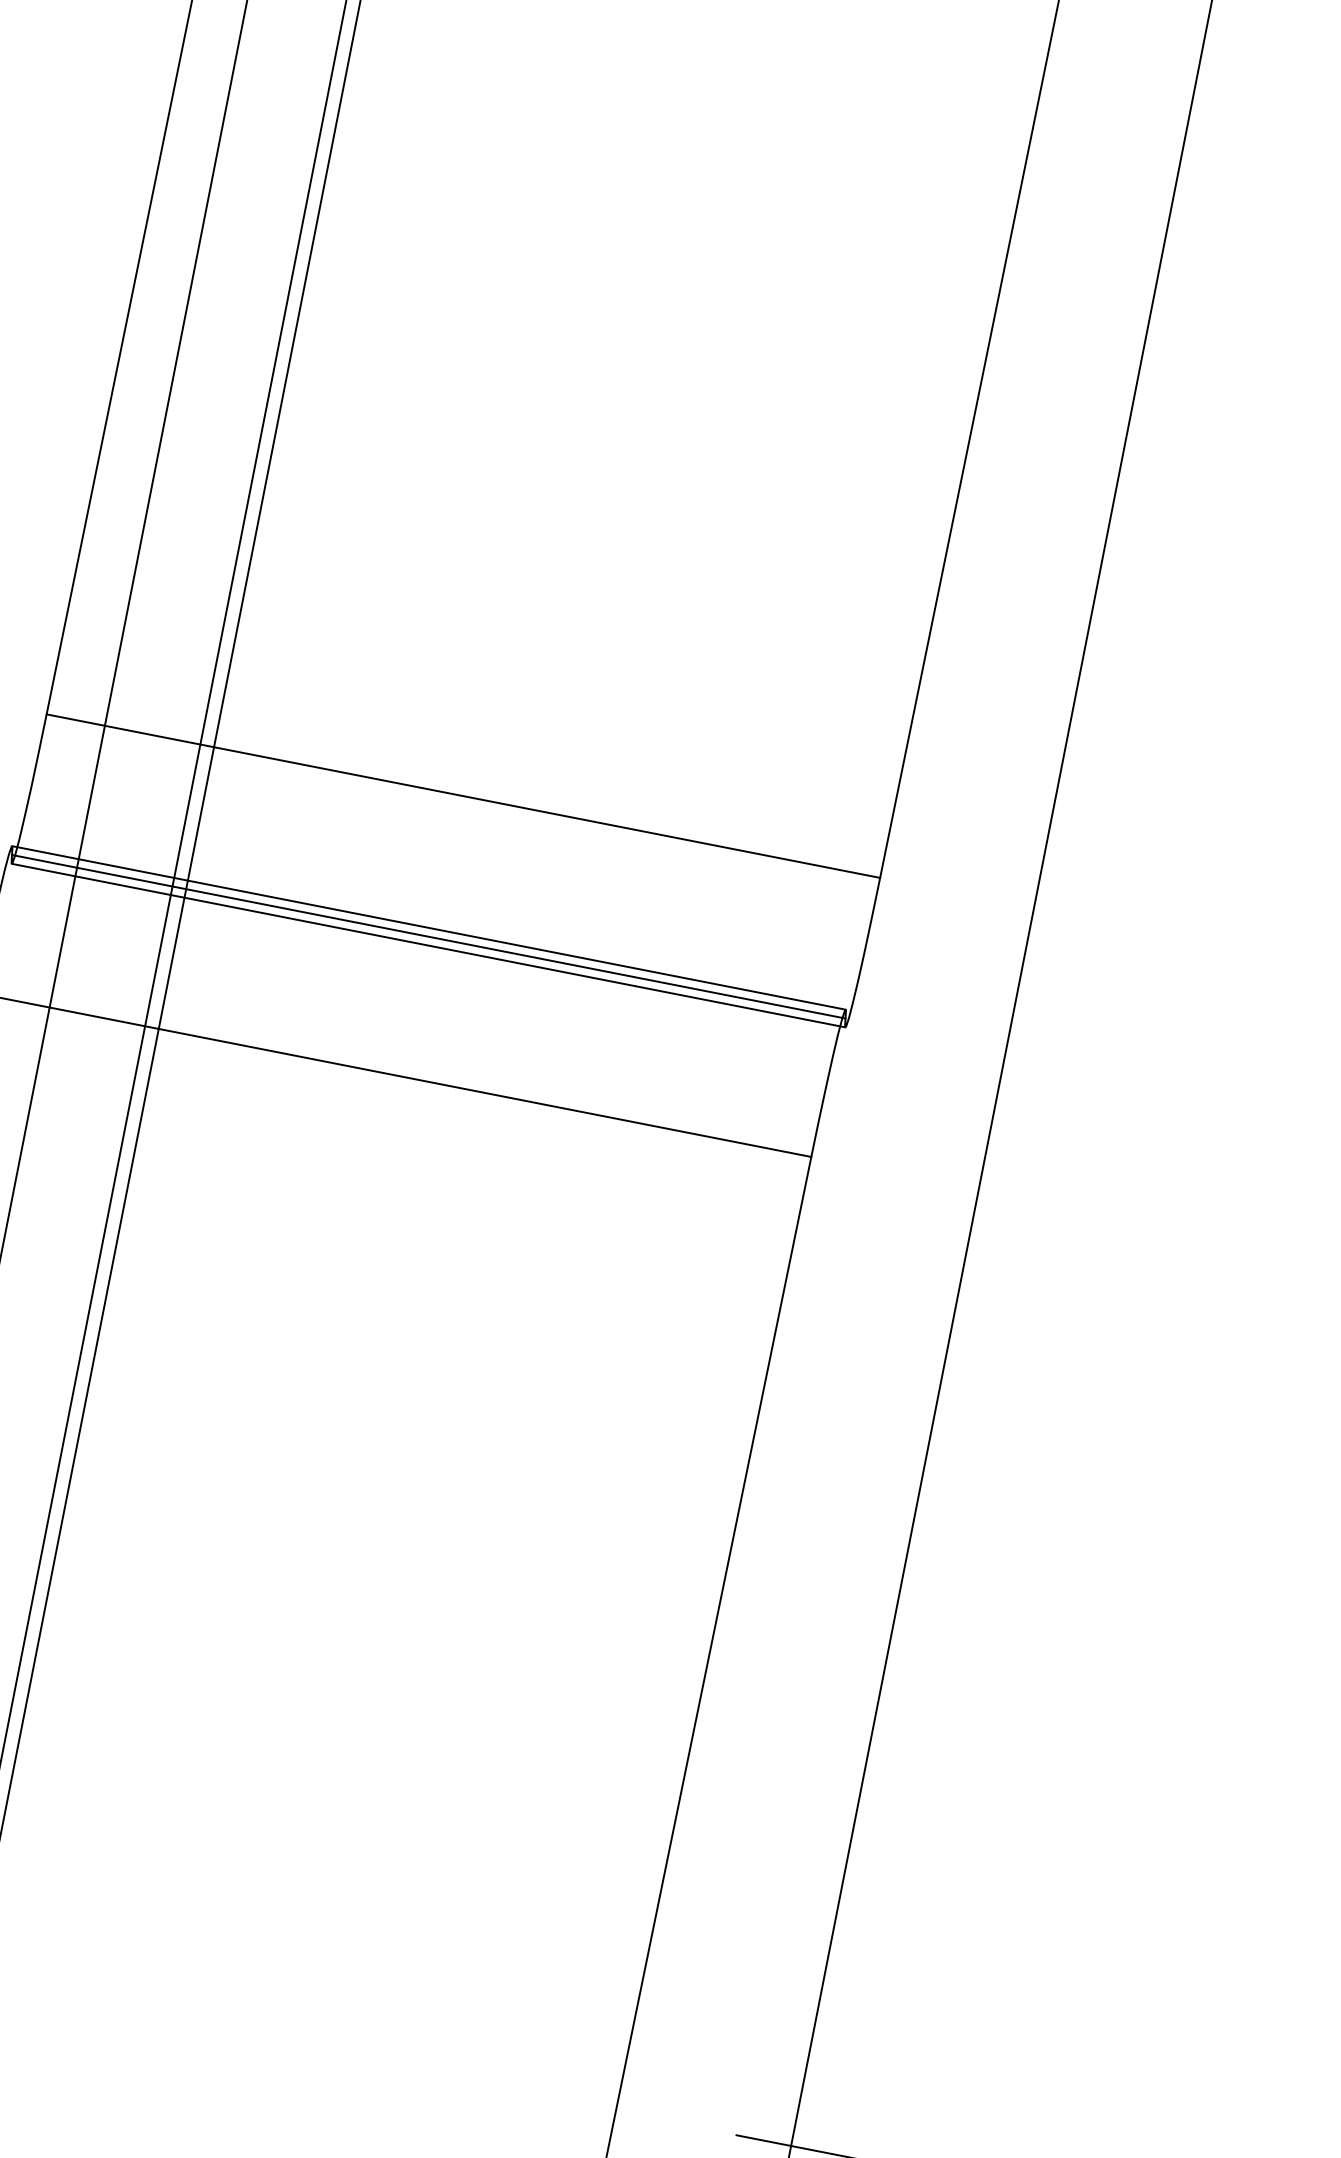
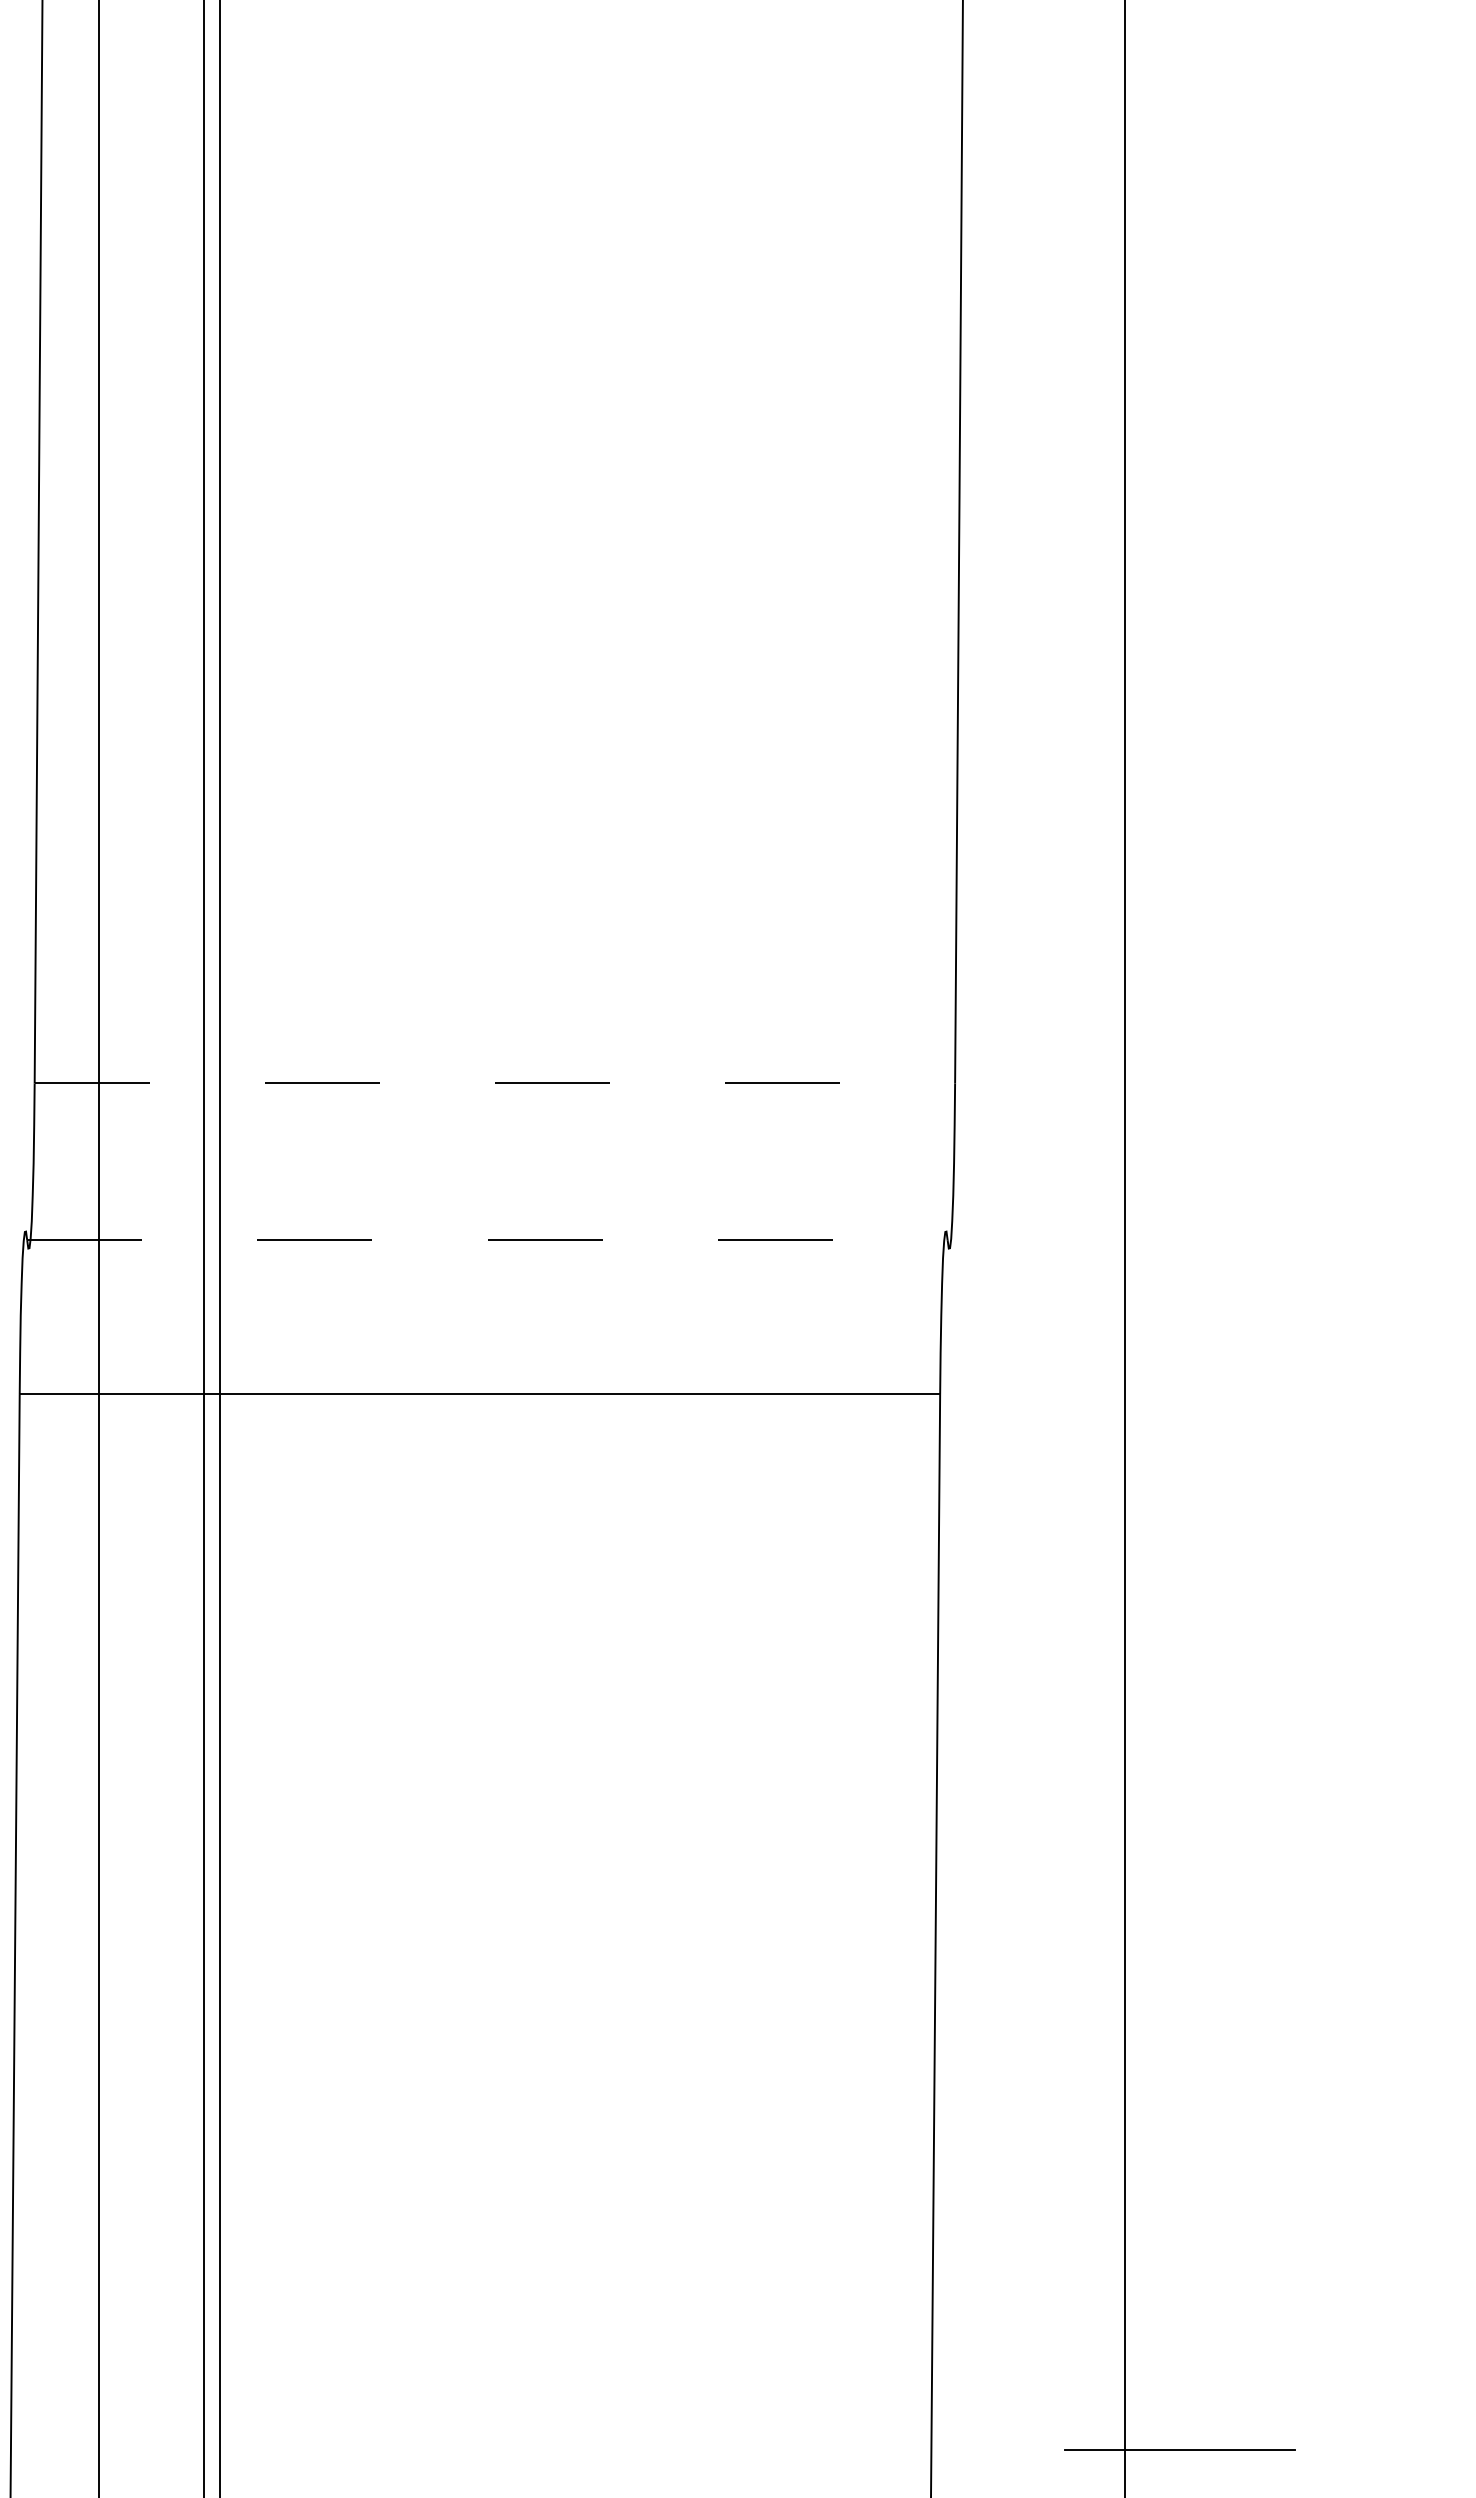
line: (463, 796) -> (495, 1083), solid -> dashed
line: (428, 927) -> (485, 1230), removed
line: (428, 937) -> (487, 1240), solid -> dashed
line: (428, 945) -> (488, 1249), removed

